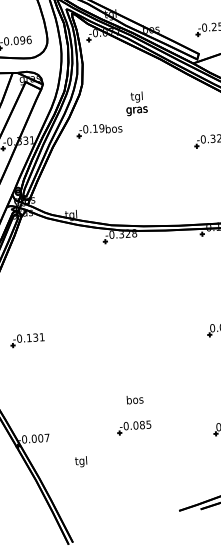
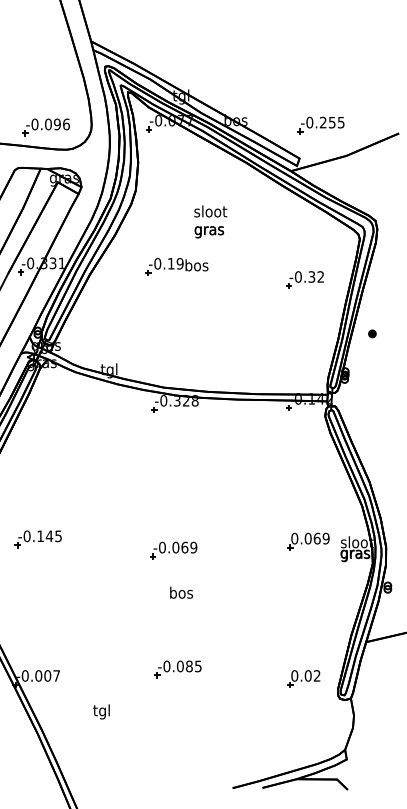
text: (137, 96) -> (210, 212), tgl -> sloot
part: (99, 130) -> (176, 266), moved
text: (38, 337) -> (53, 536), -0.131 -> -0.145
part: (125, 342) -> (173, 550), added
text: (135, 399) -> (181, 592), moved

